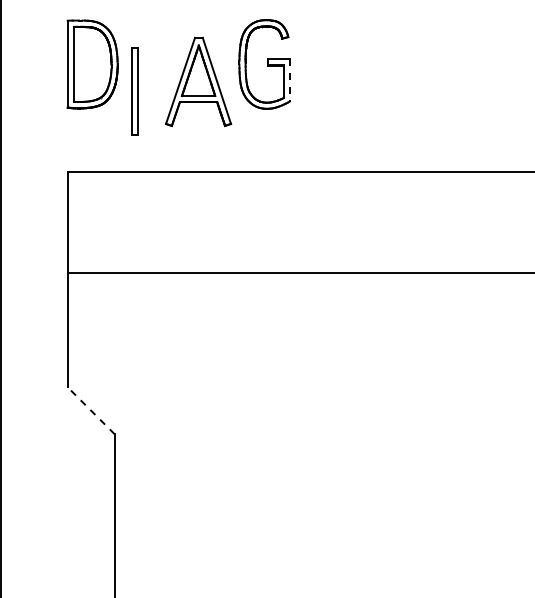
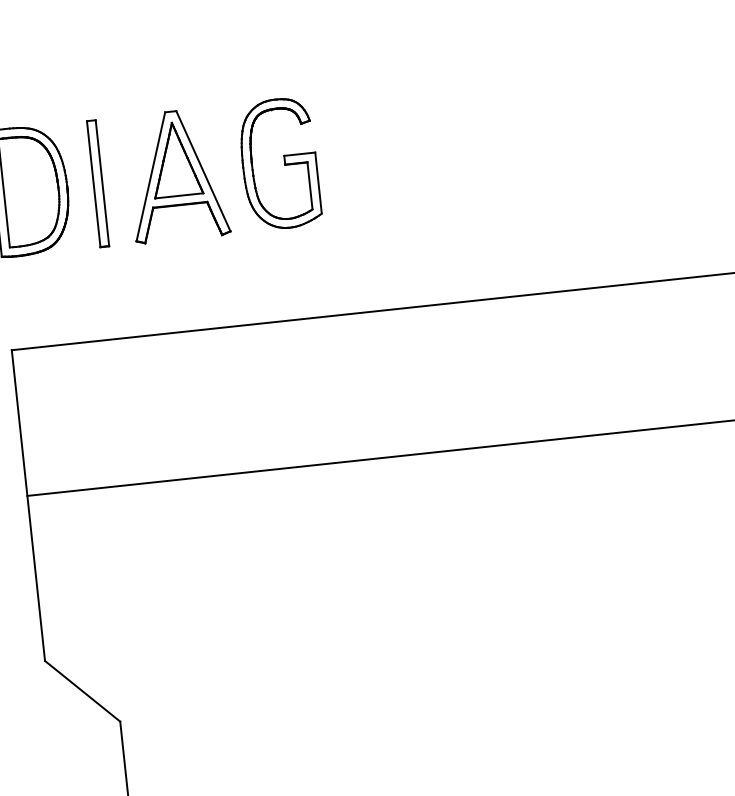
line: (289, 80) -> (318, 183), dashed -> solid
part: (198, 81) -> (176, 174), moved
part: (134, 91) -> (97, 183), moved
line: (90, 410) -> (81, 690), dashed -> solid

